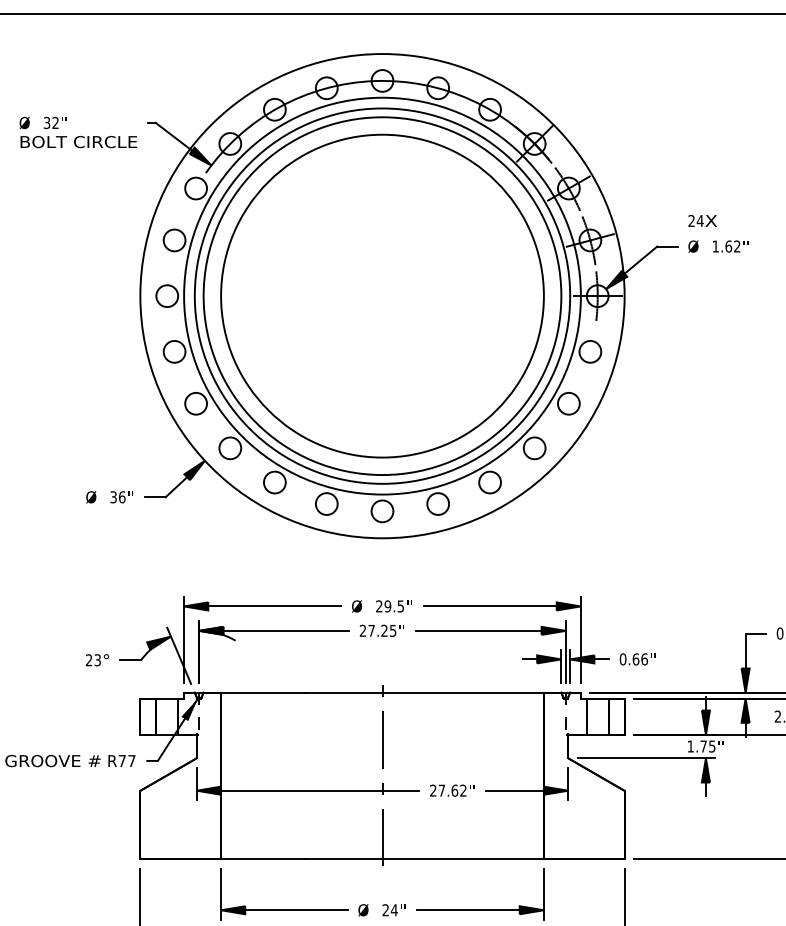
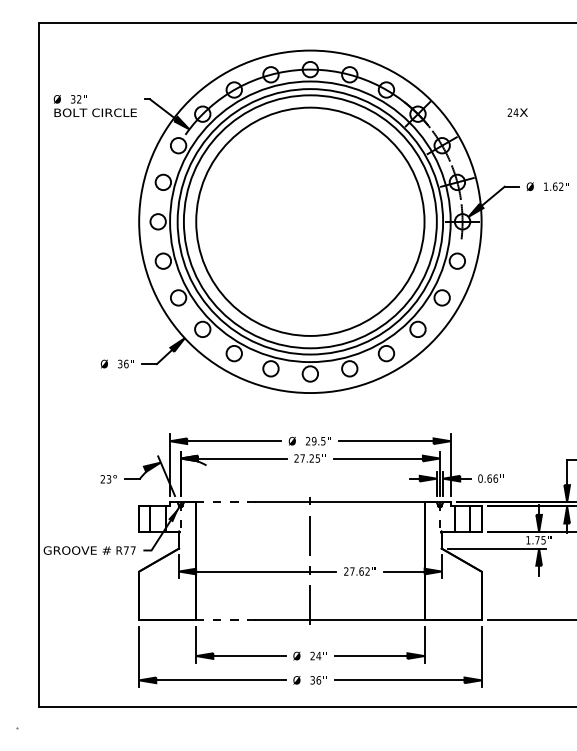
text: (702, 220) -> (517, 112), moved
line: (262, 693) -> (225, 502), solid -> dashed
line: (262, 858) -> (225, 619), solid -> dashed

